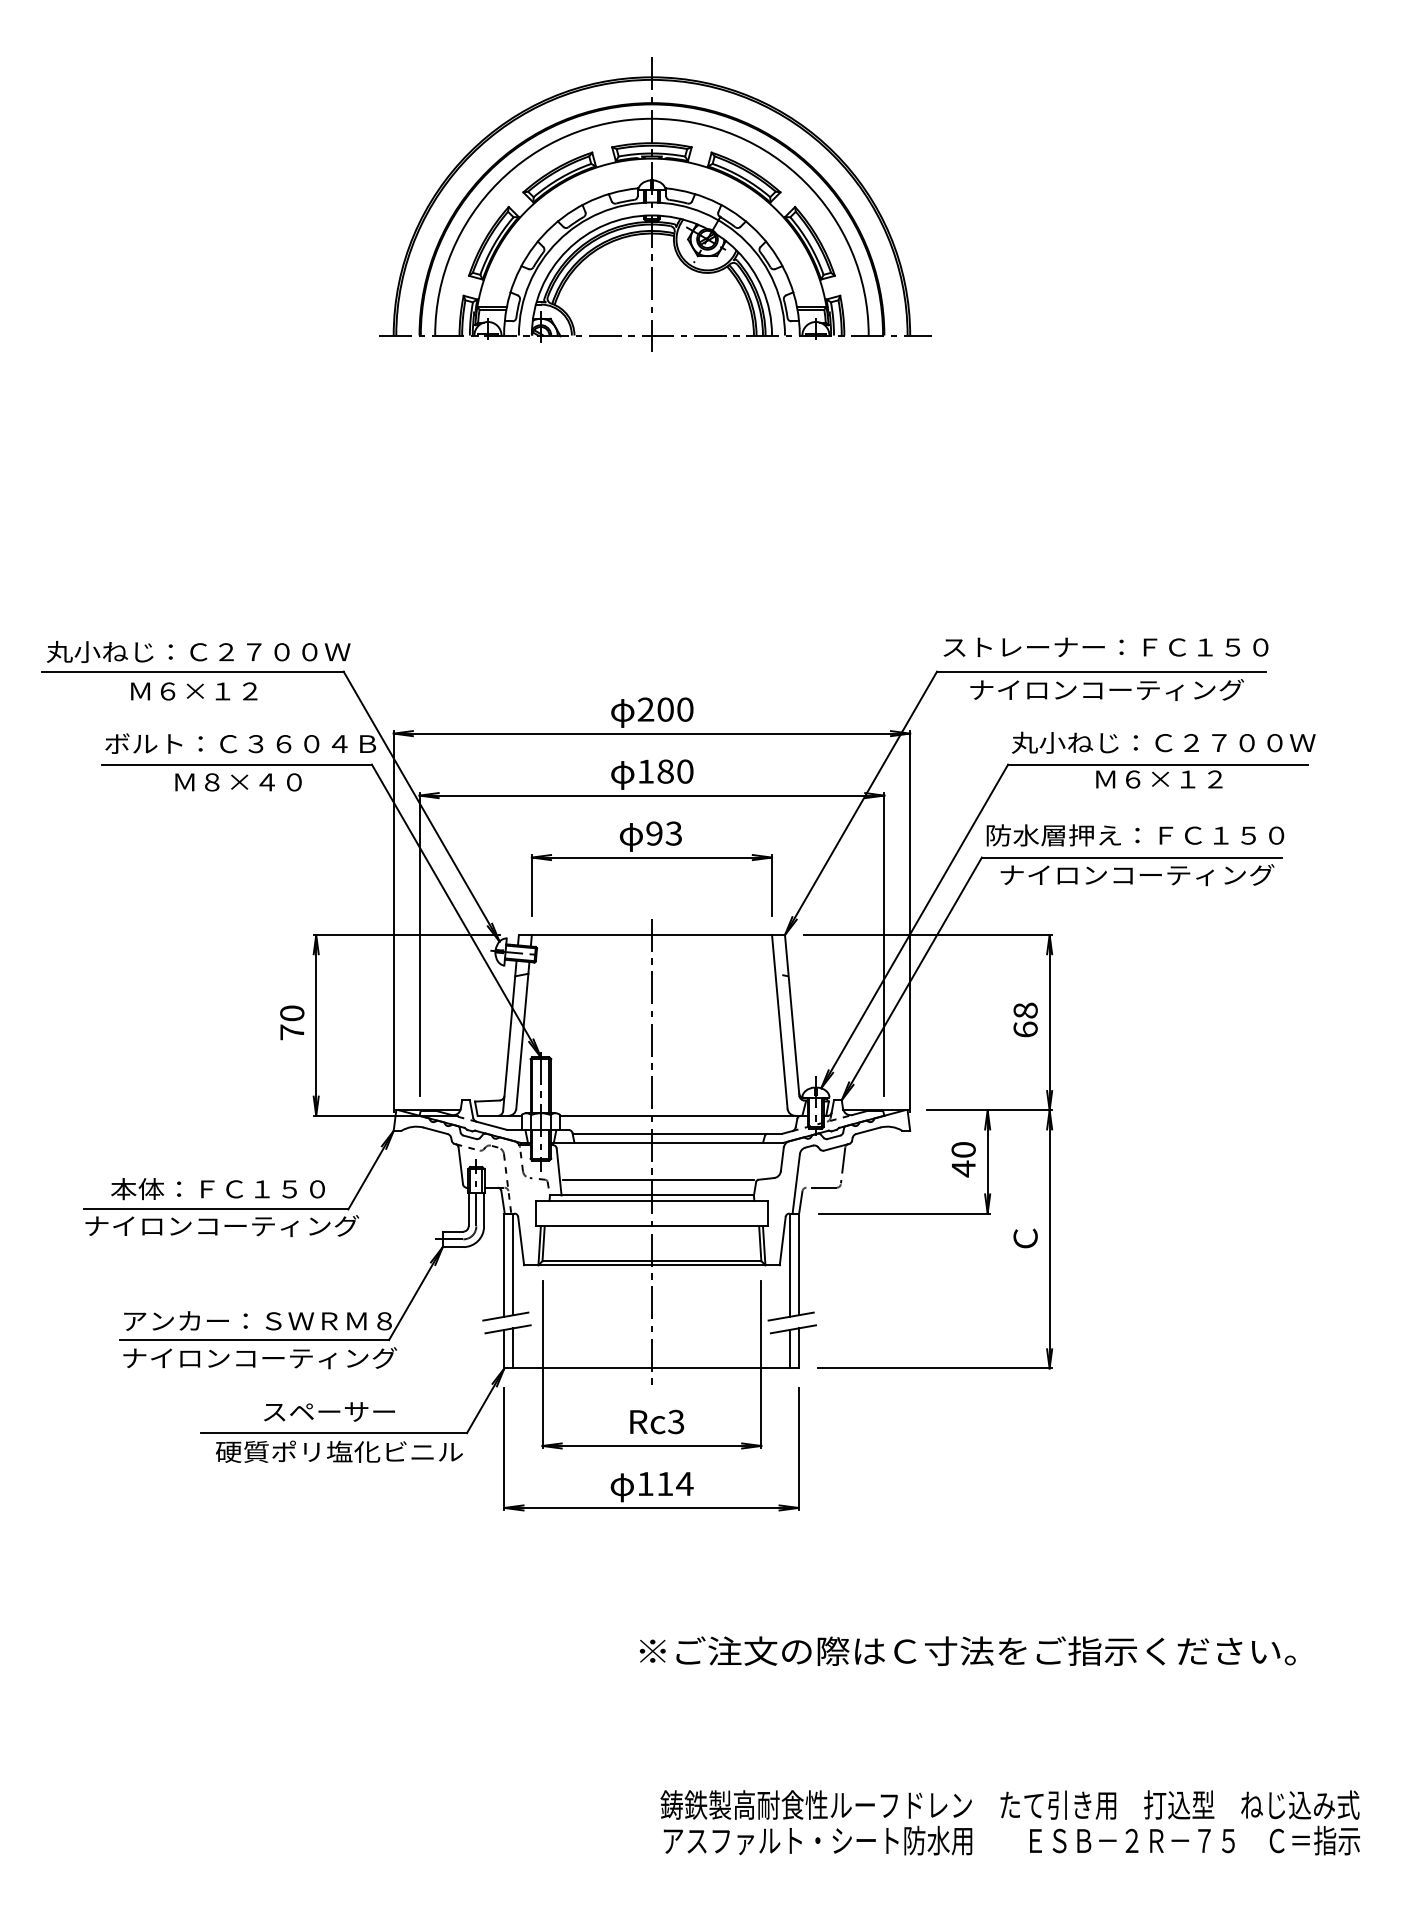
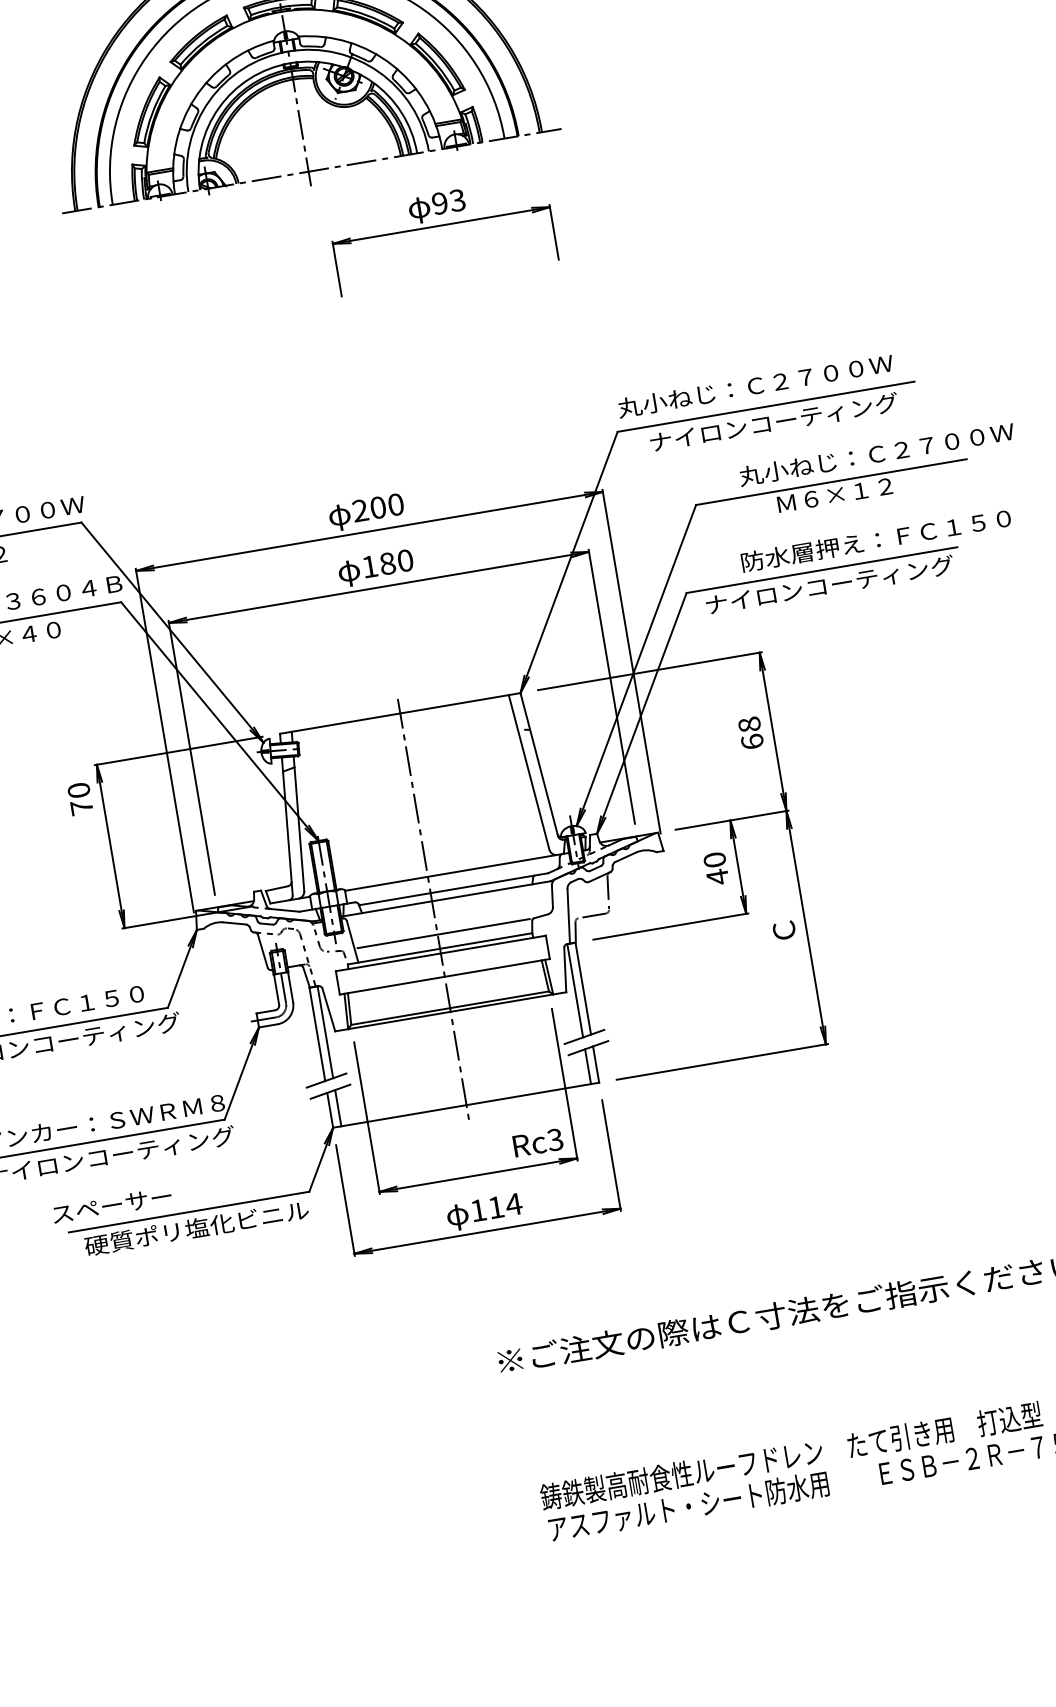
text: (1104, 647) -> (765, 384), ストレーナー：ＦＣ１５０ -> 丸小ねじ：Ｃ２７００Ｗ
text: (1163, 742) -> (876, 453), moved
text: (1135, 835) -> (876, 540), moved
part: (651, 858) -> (441, 226), moved
text: (292, 1022) -> (80, 798), moved
text: (329, 1411) -> (112, 1205), moved
text: (657, 1421) -> (538, 1142), moved

